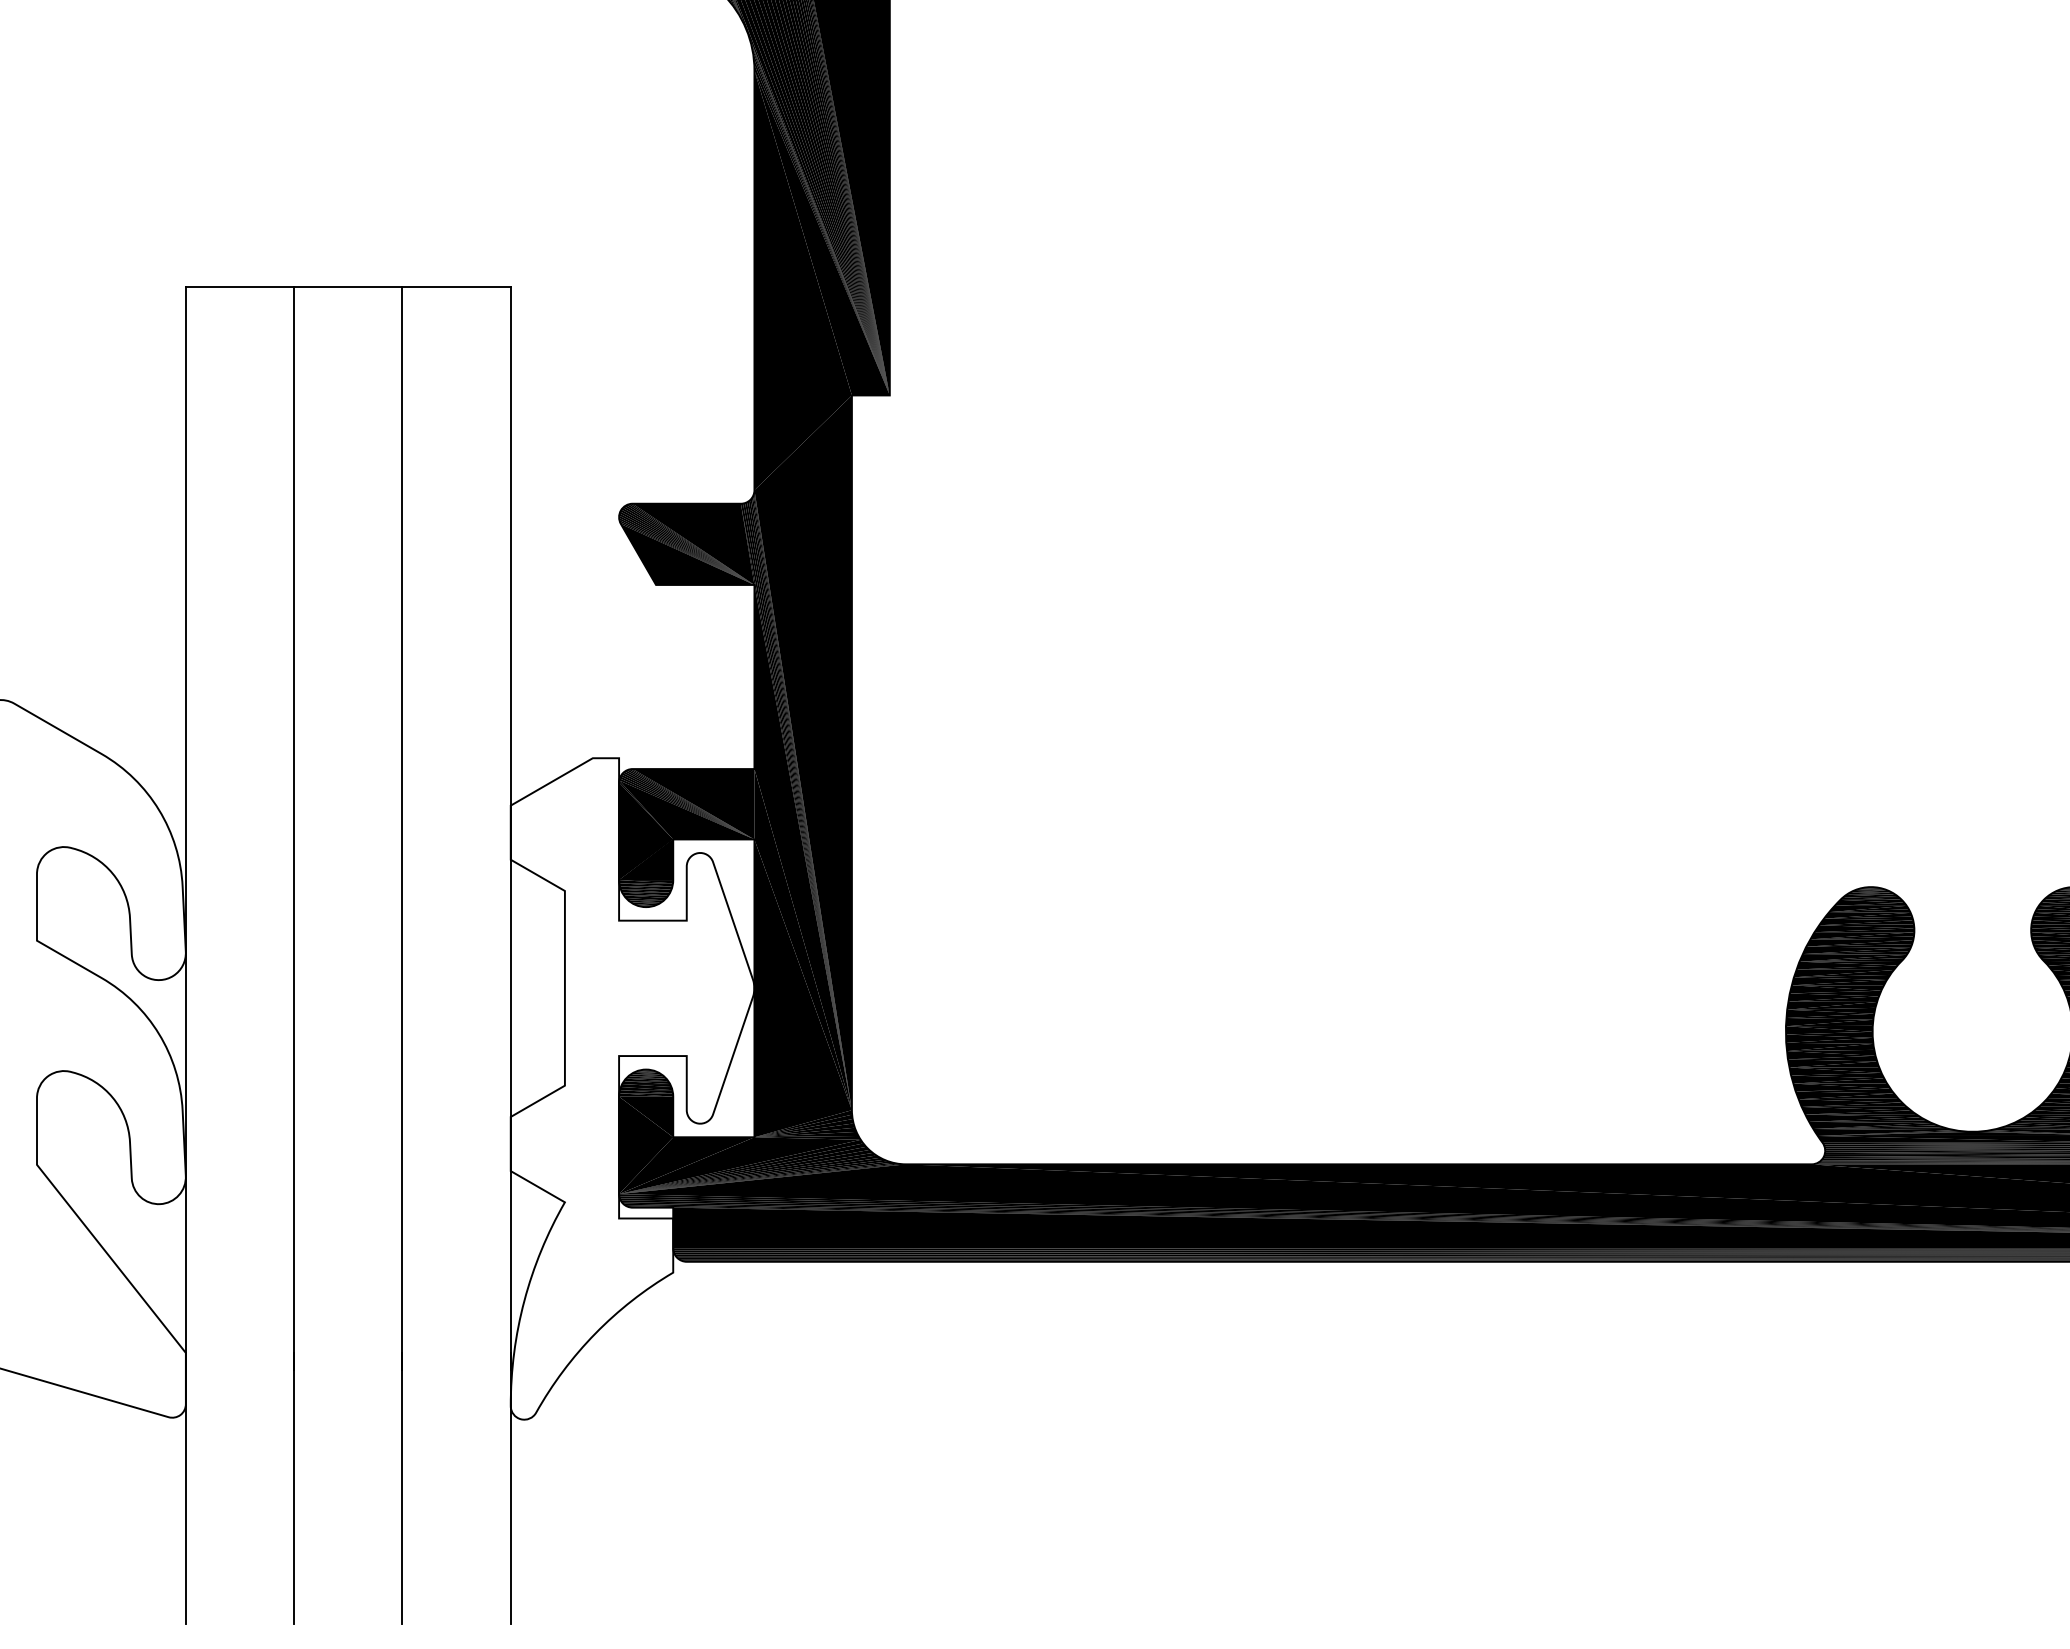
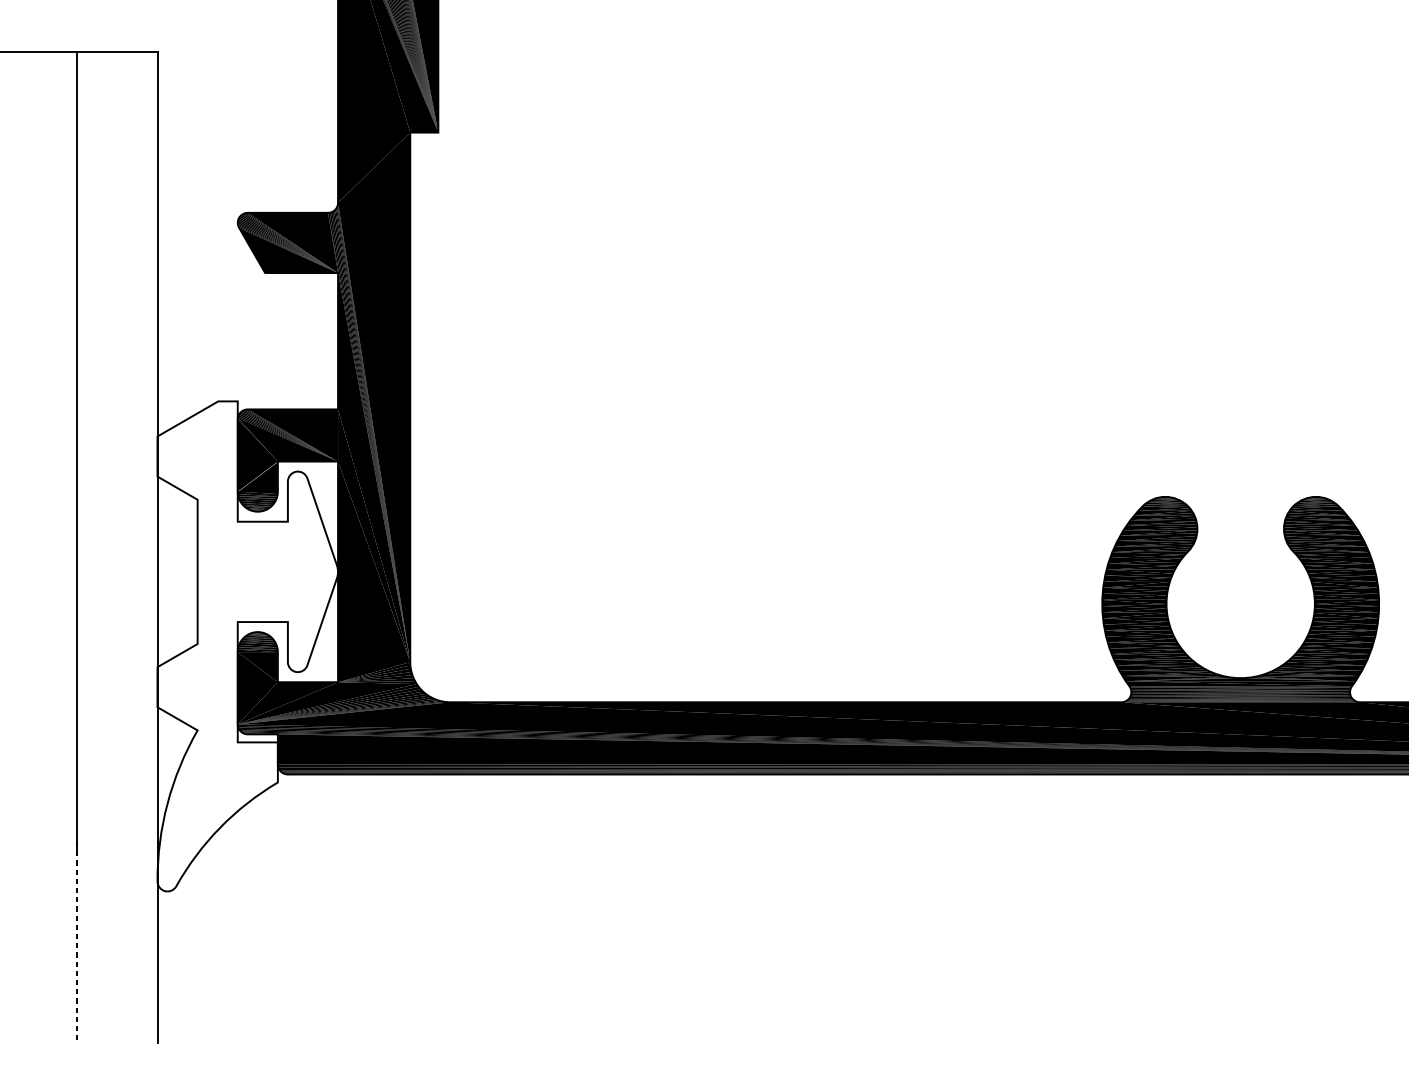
line: (402, 1488) -> (77, 942), solid -> dashed

